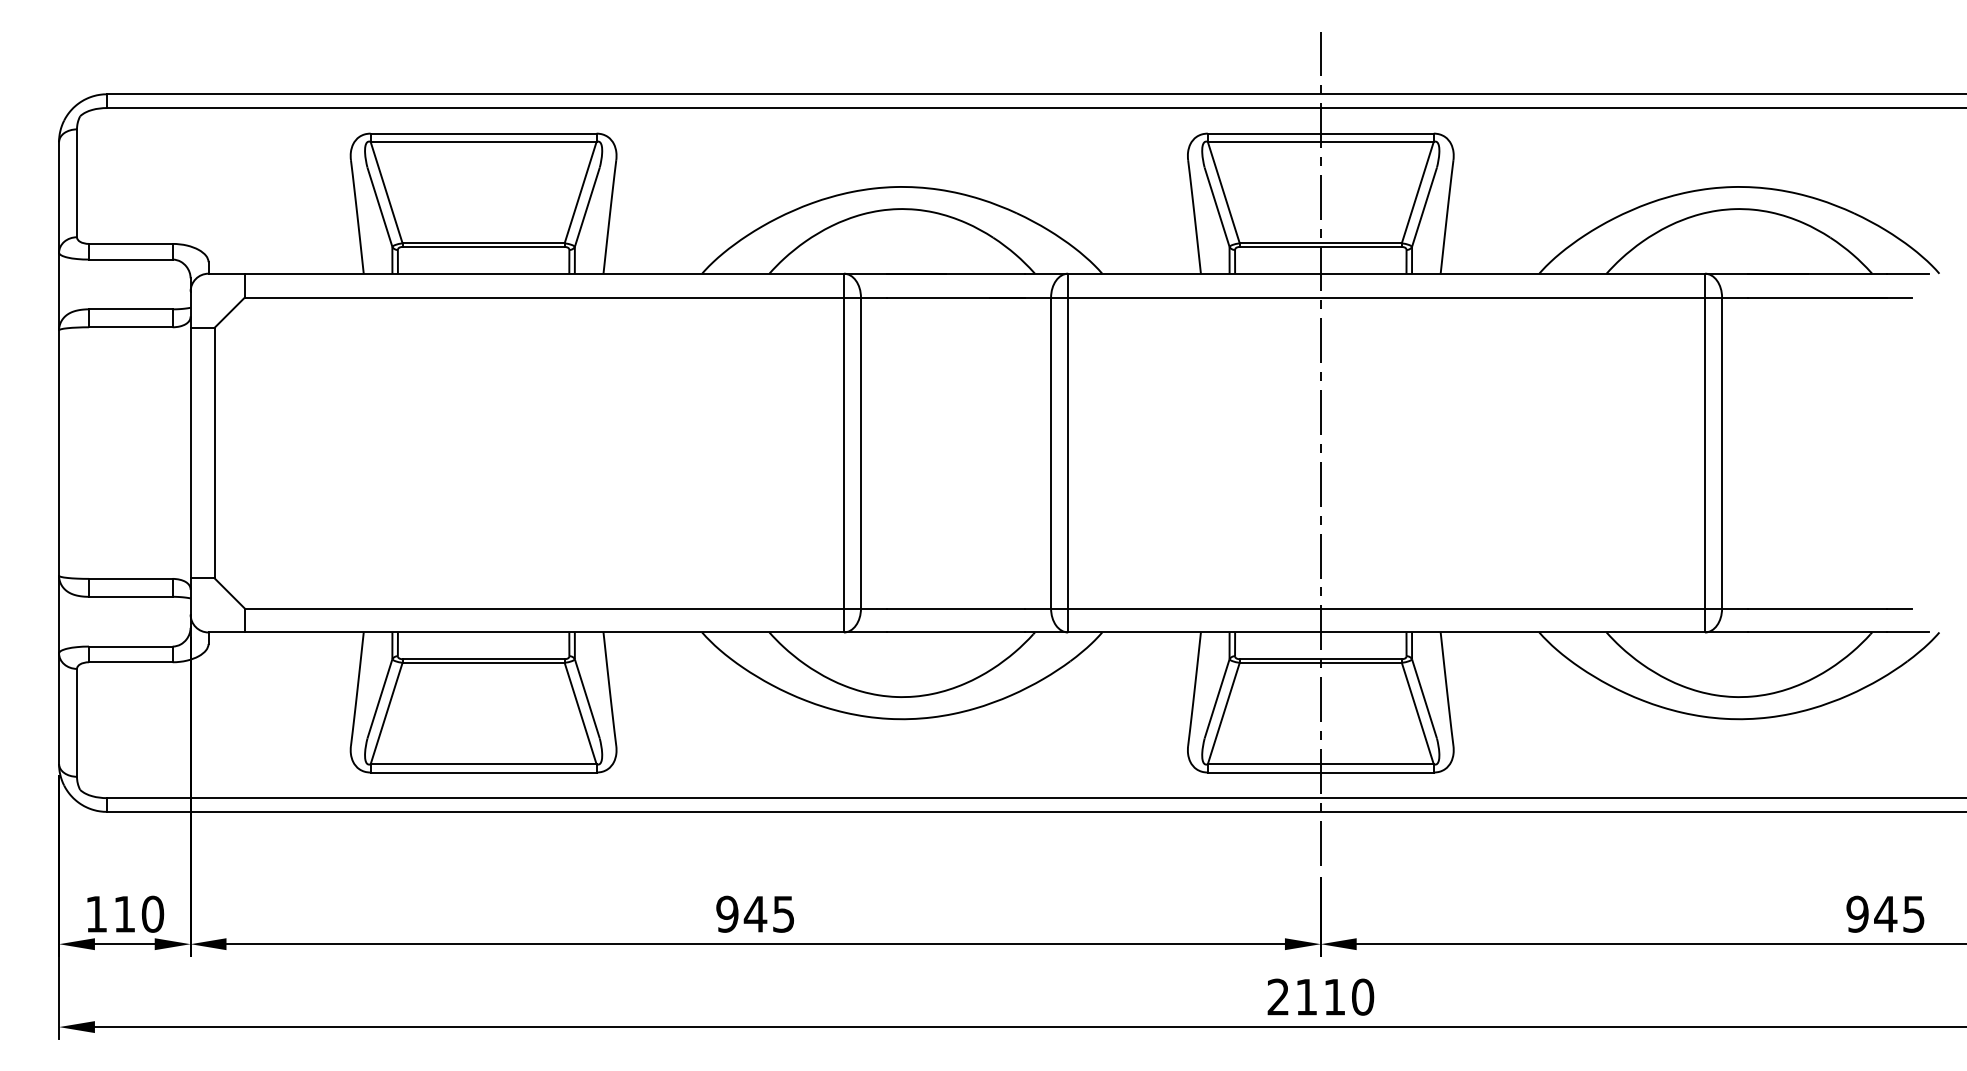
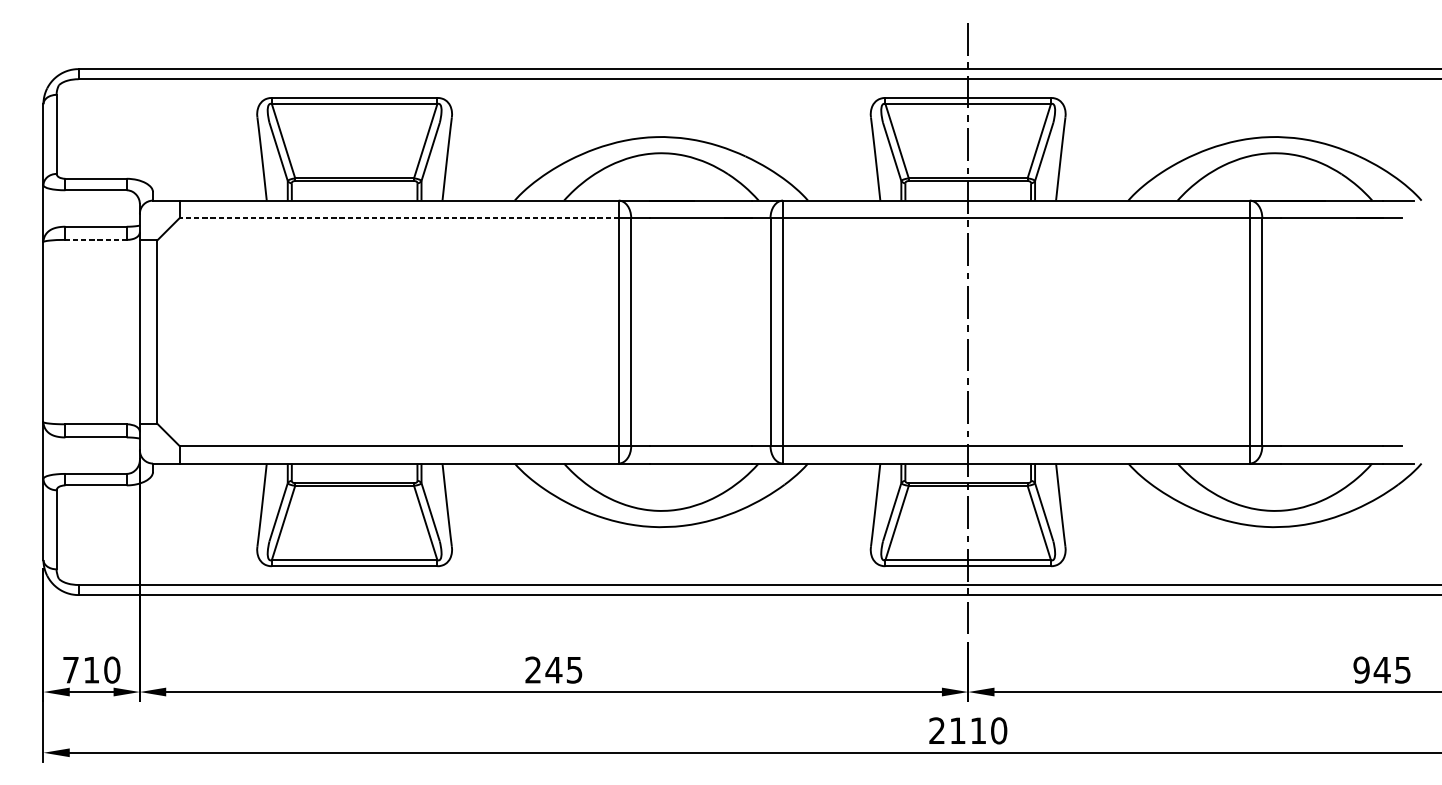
line: (544, 297) -> (399, 218), solid -> dashed
line: (130, 327) -> (95, 240), solid -> dashed
text: (727, 913) -> (533, 669), 945 -> 245
text: (96, 914) -> (70, 670), 110 -> 710

